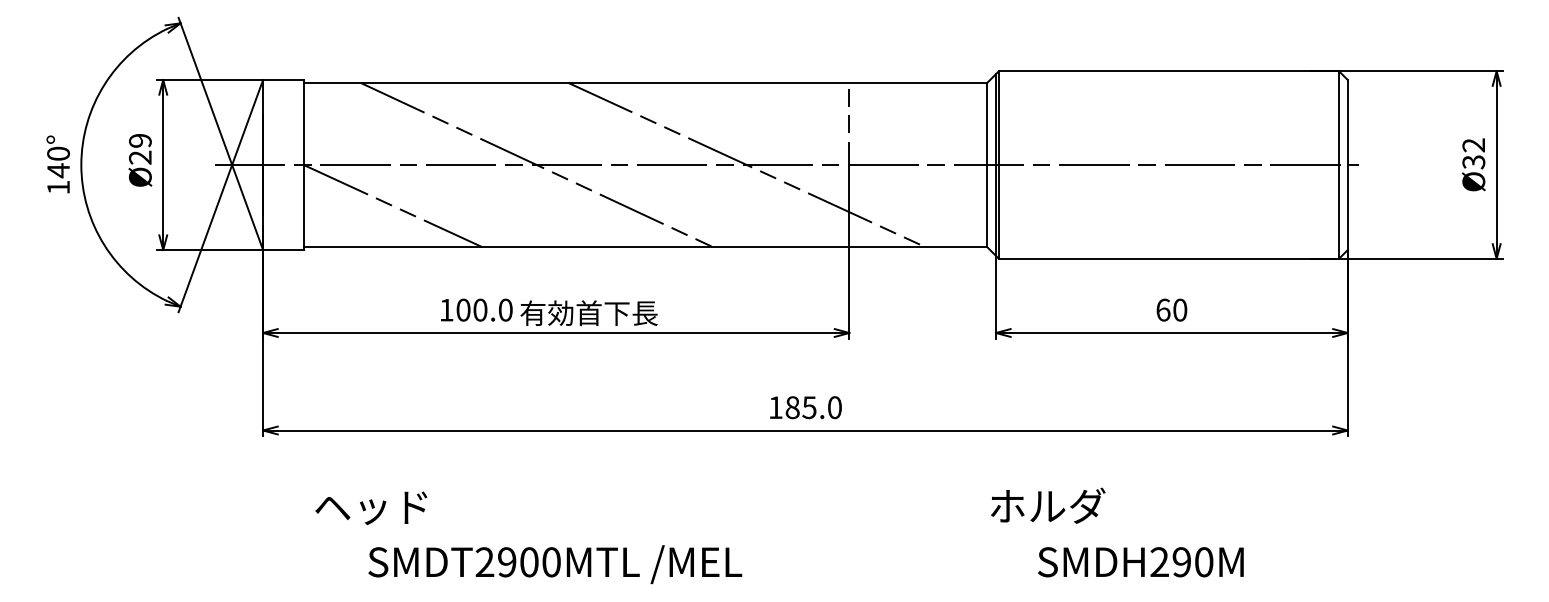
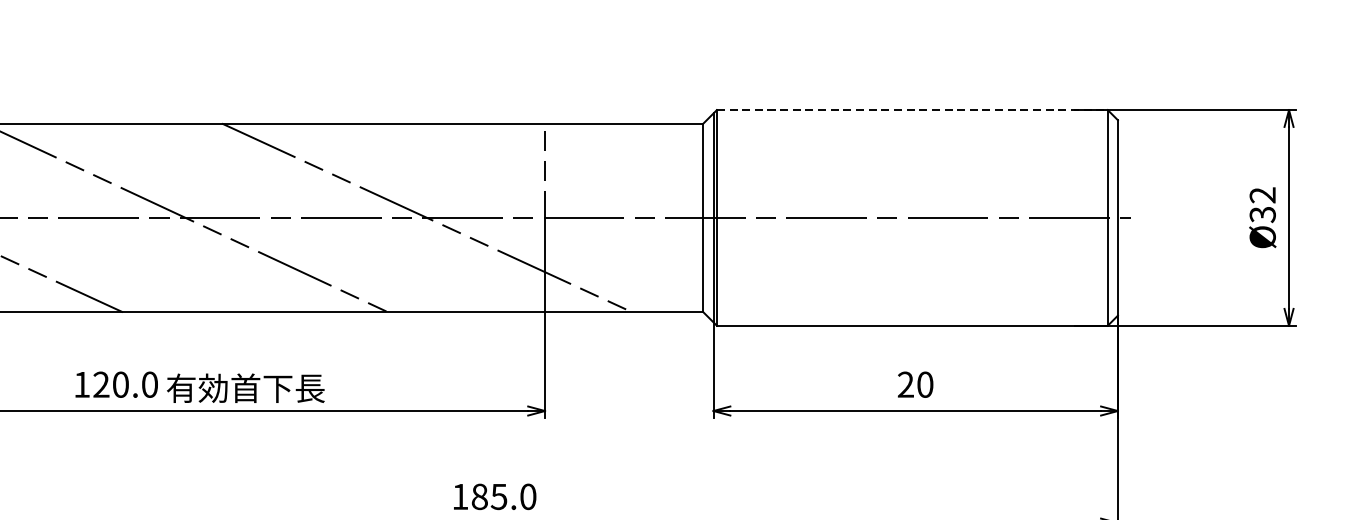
line: (1169, 71) -> (912, 110), solid -> dashed
text: (463, 309) -> (101, 384), 100.0 -> 120.0
text: (1163, 309) -> (906, 384), 60 -> 20

